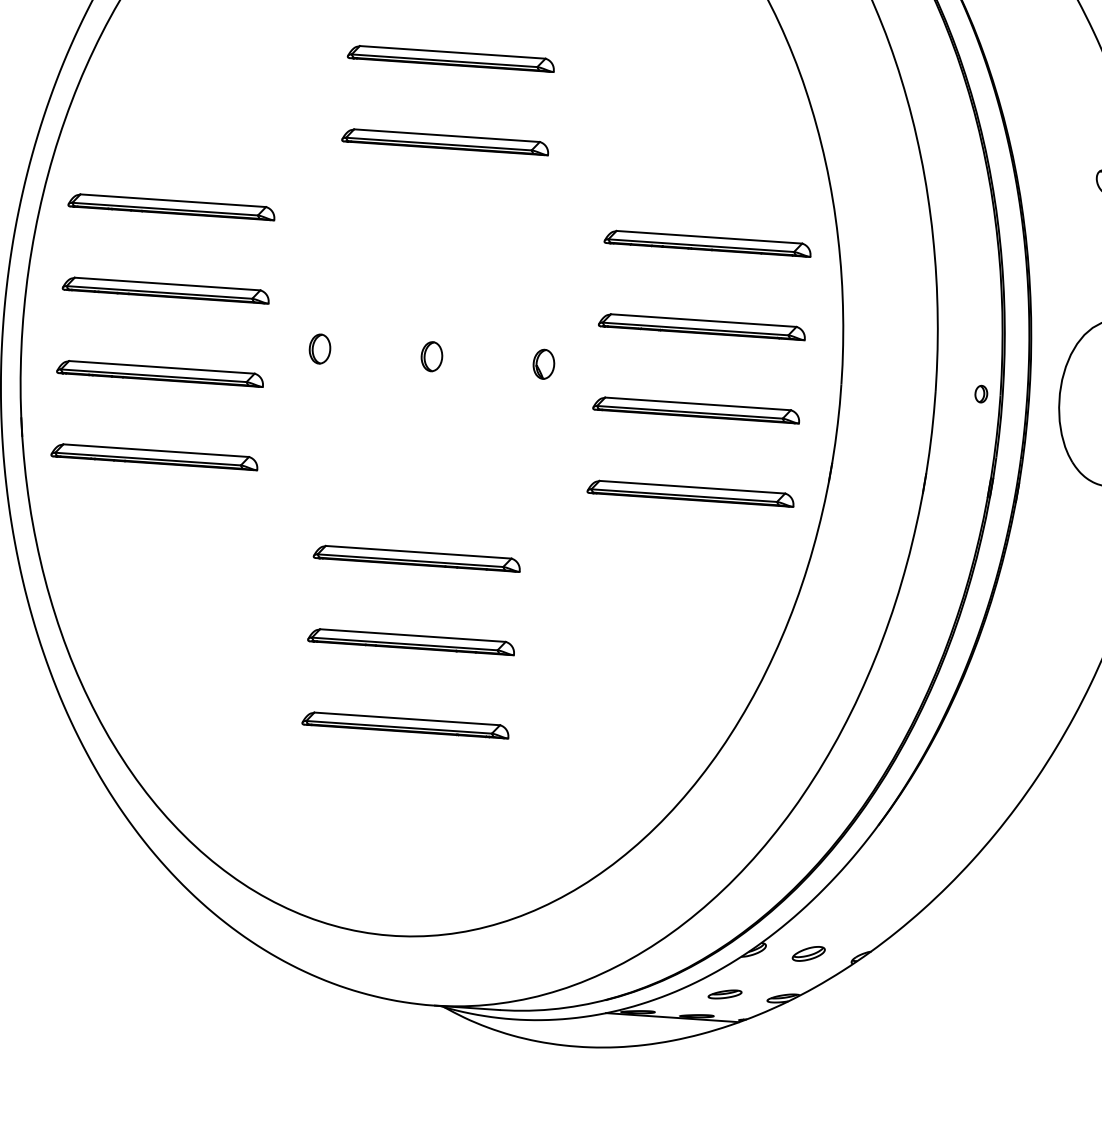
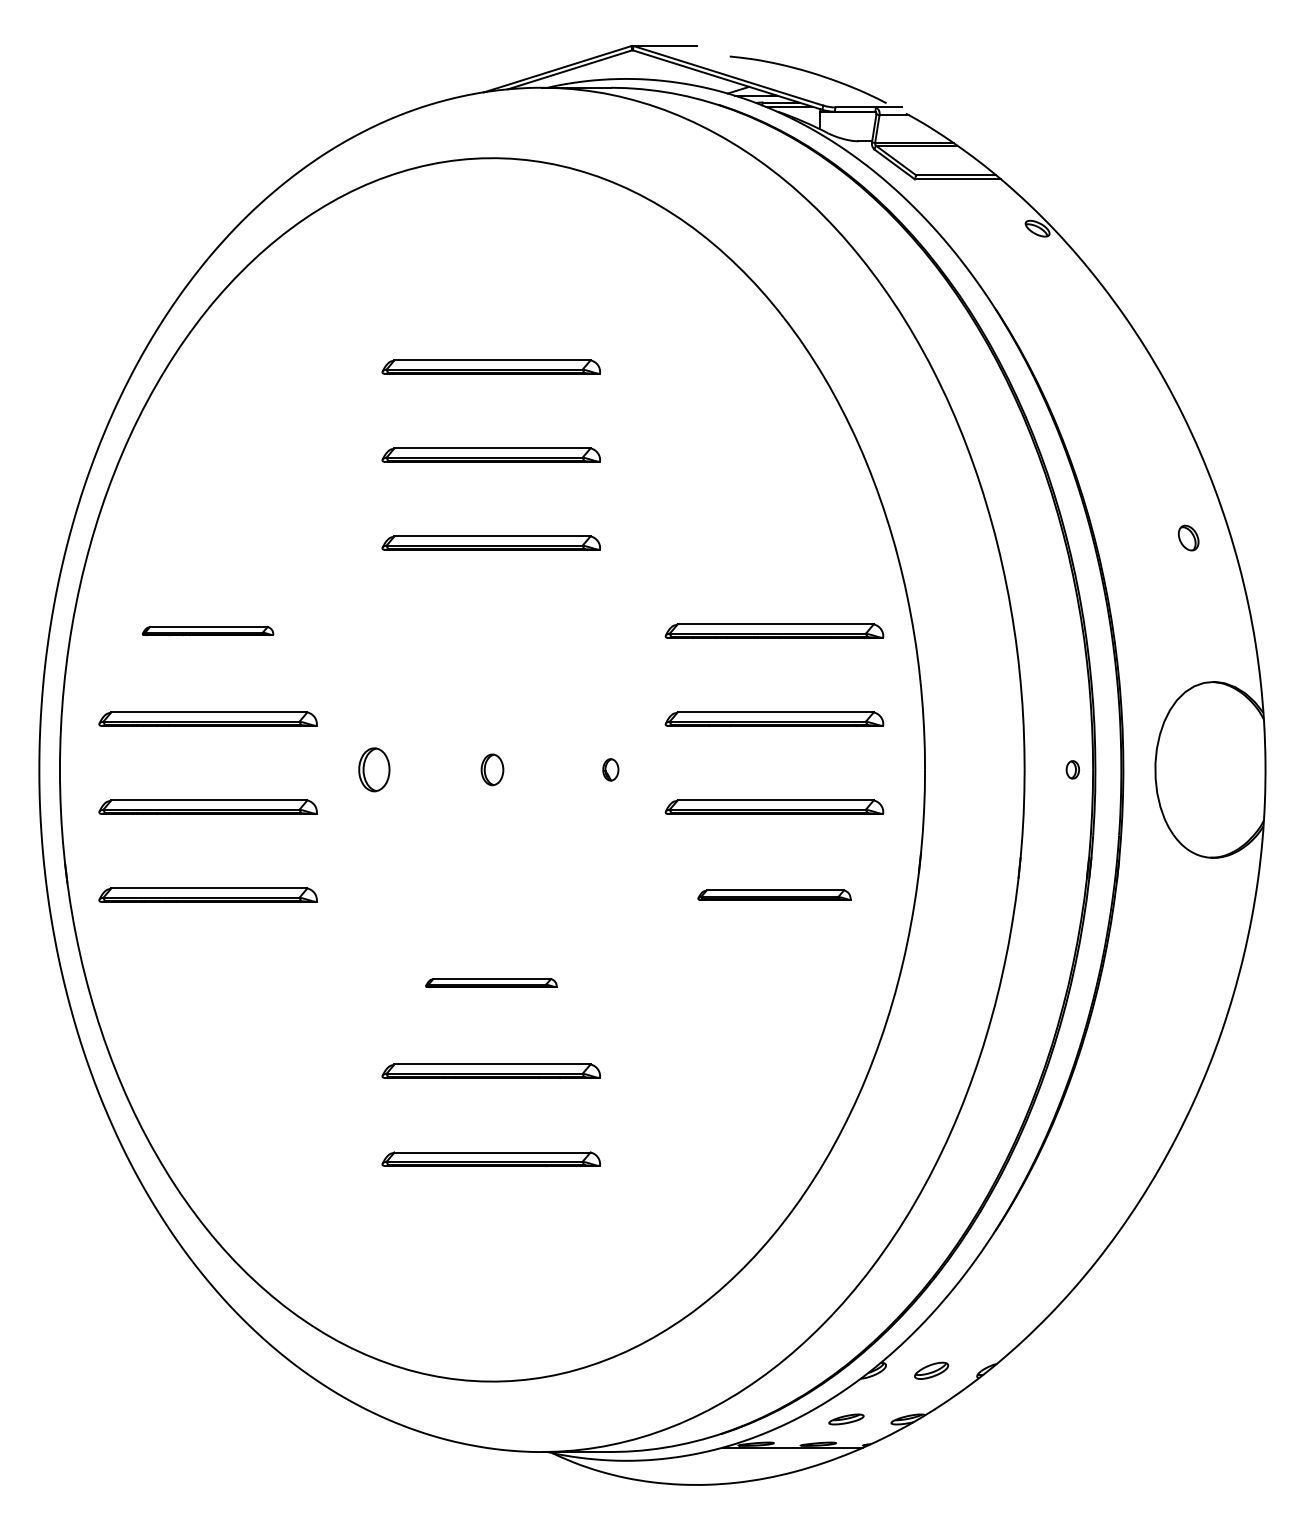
part: (171, 206) -> (207, 630), size x0.6
part: (319, 348) -> (373, 769), size x1.4
part: (543, 363) -> (610, 769), size x0.7
part: (690, 492) -> (774, 894), size x0.7
part: (417, 557) -> (491, 982), size x0.6

